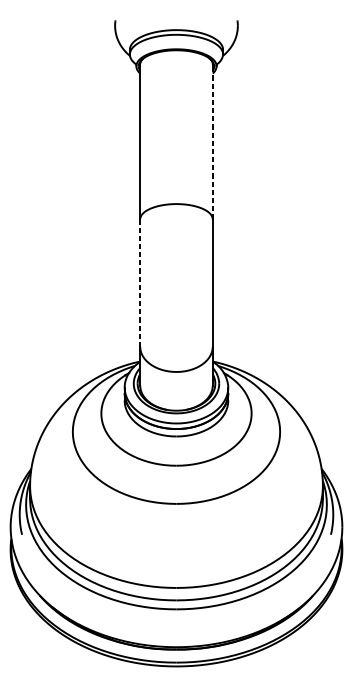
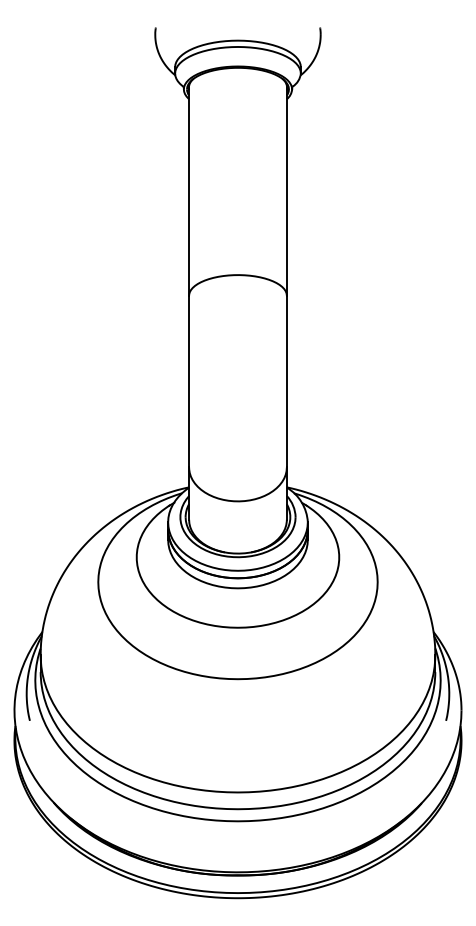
line: (212, 141) -> (286, 190), dashed -> solid
line: (140, 283) -> (189, 381), dashed -> solid

